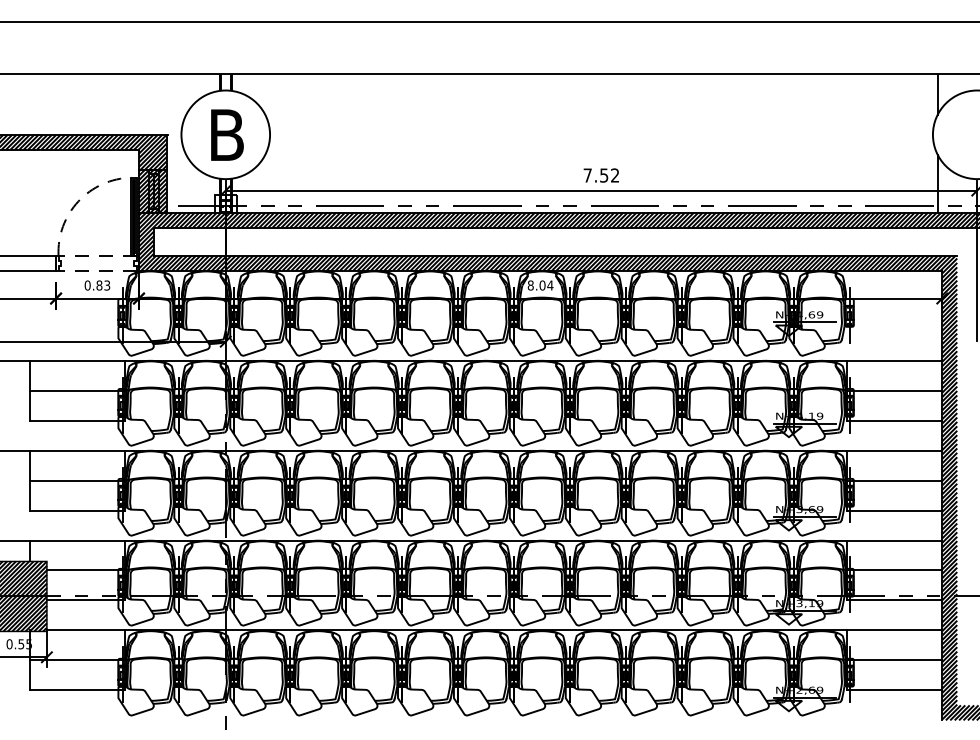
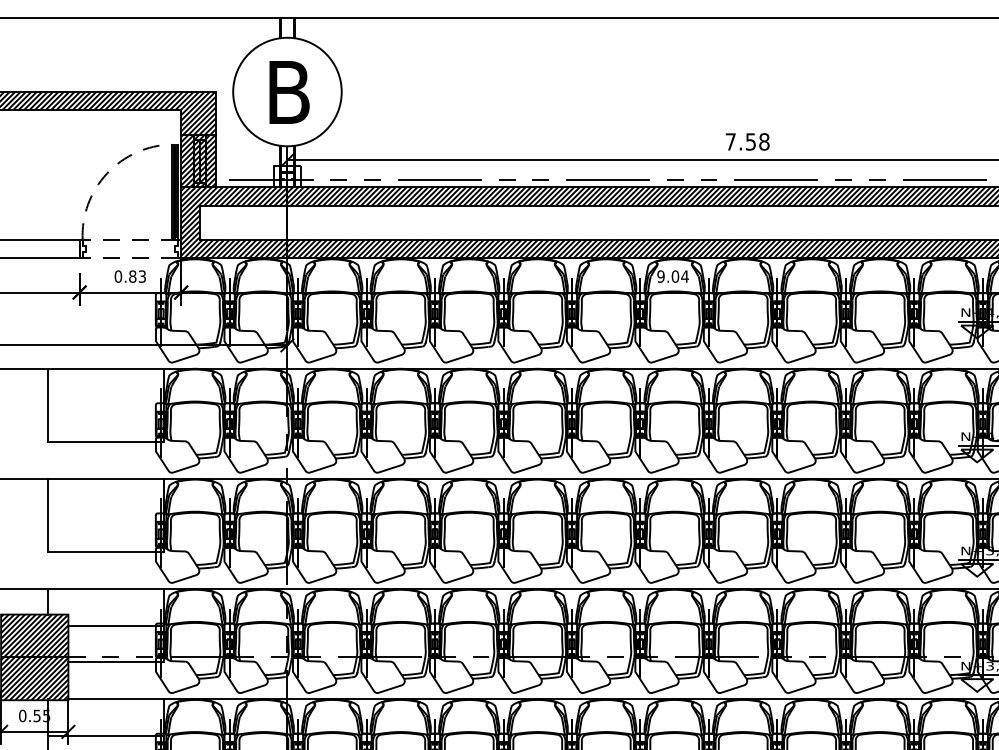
text: (615, 175) -> (764, 141), 7.52 -> 7.58
text: (530, 285) -> (660, 276), 8.04 -> 9.04
line: (76, 390) -> (104, 405), removed
line: (76, 480) -> (104, 515), removed

